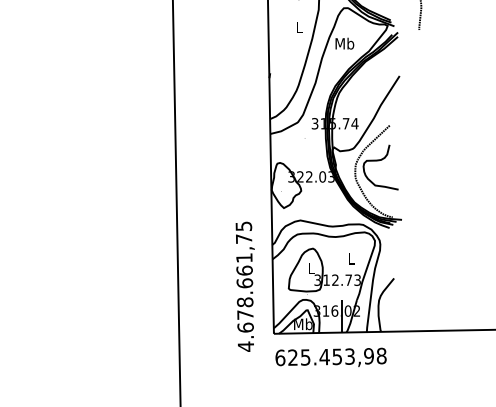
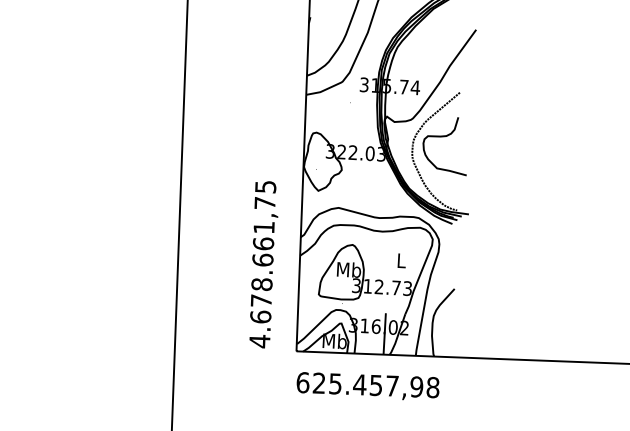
text: (311, 267) -> (349, 268), L -> Mb
text: (244, 286) -> (262, 264), moved
text: (349, 356) -> (391, 385), 625.453,98 -> 625.457,98

